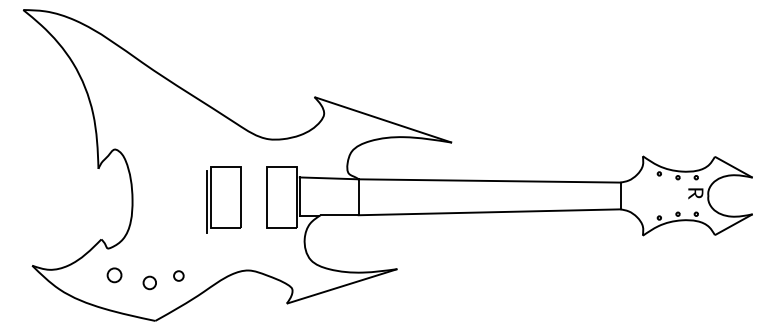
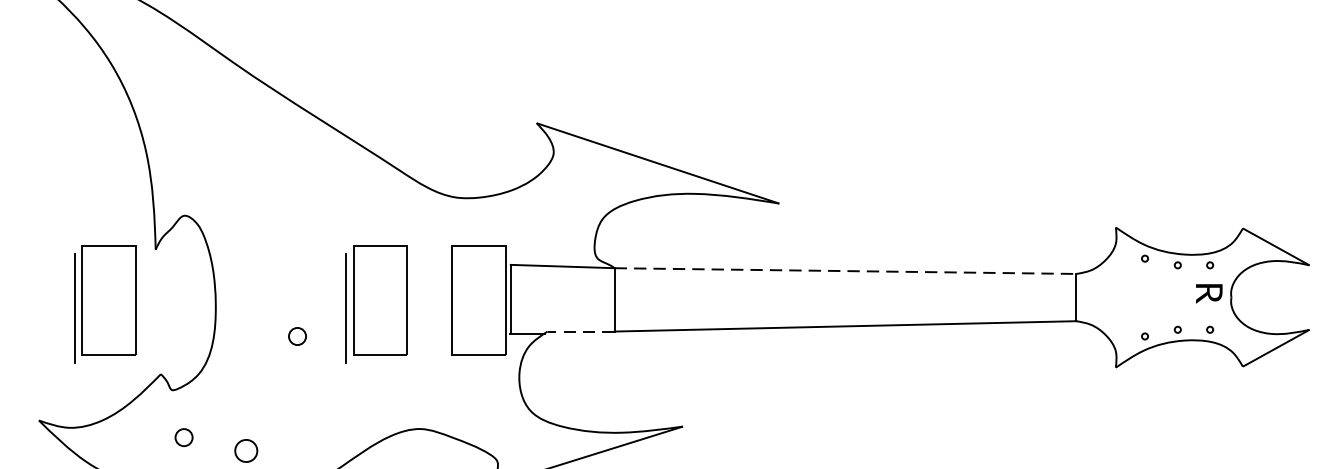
line: (489, 180) -> (845, 270), solid -> dashed
part: (69, 199) -> (104, 303), added
line: (339, 215) -> (580, 332), solid -> dashed
circle: (114, 275) -> (183, 437), size x0.7
circle: (178, 275) -> (296, 335), moved

